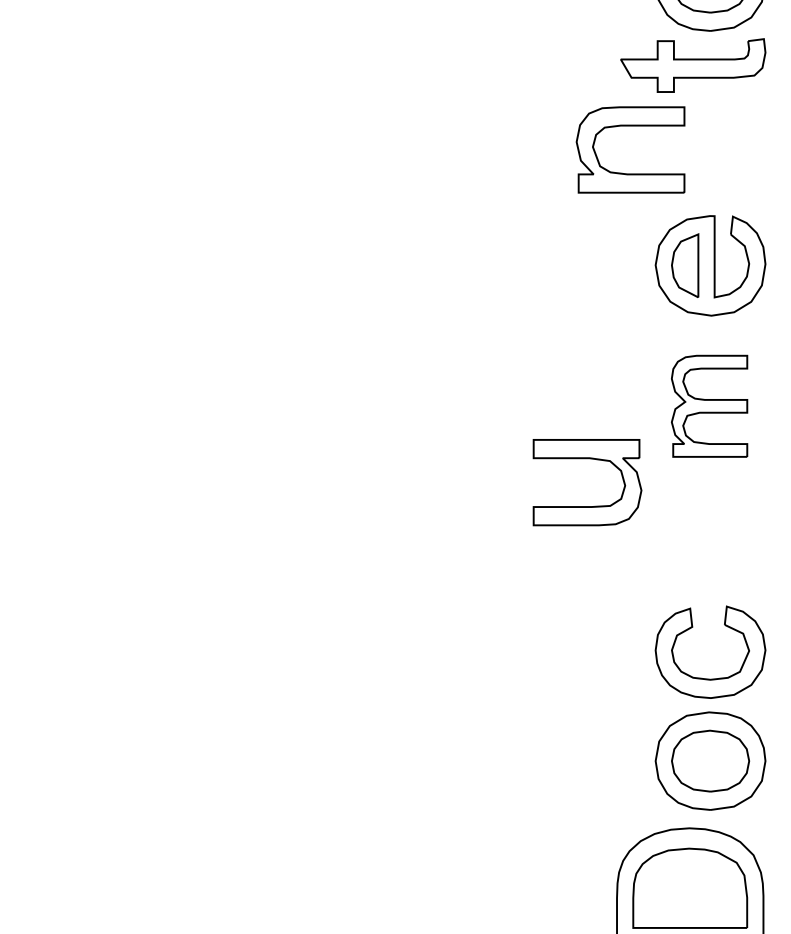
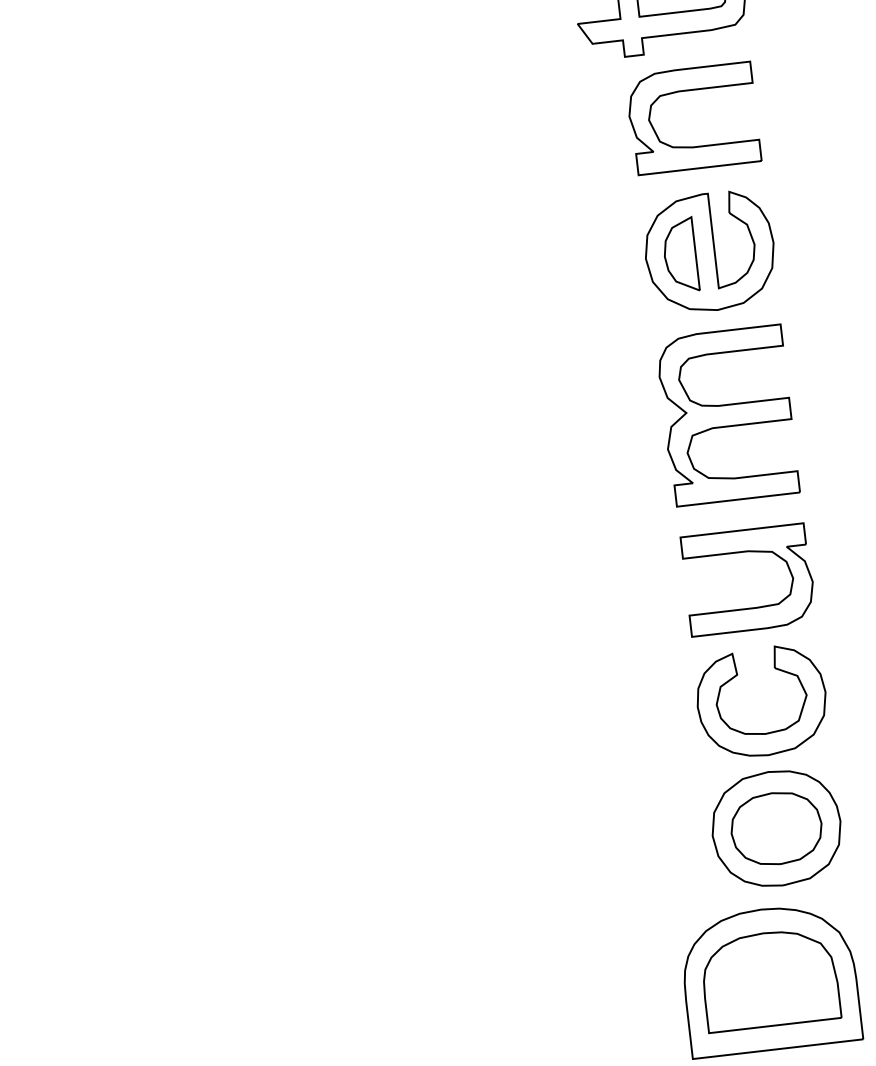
part: (630, 126) -> (689, 91), moved
part: (709, 406) -> (727, 415), size x1.43
part: (587, 459) -> (745, 553), moved

